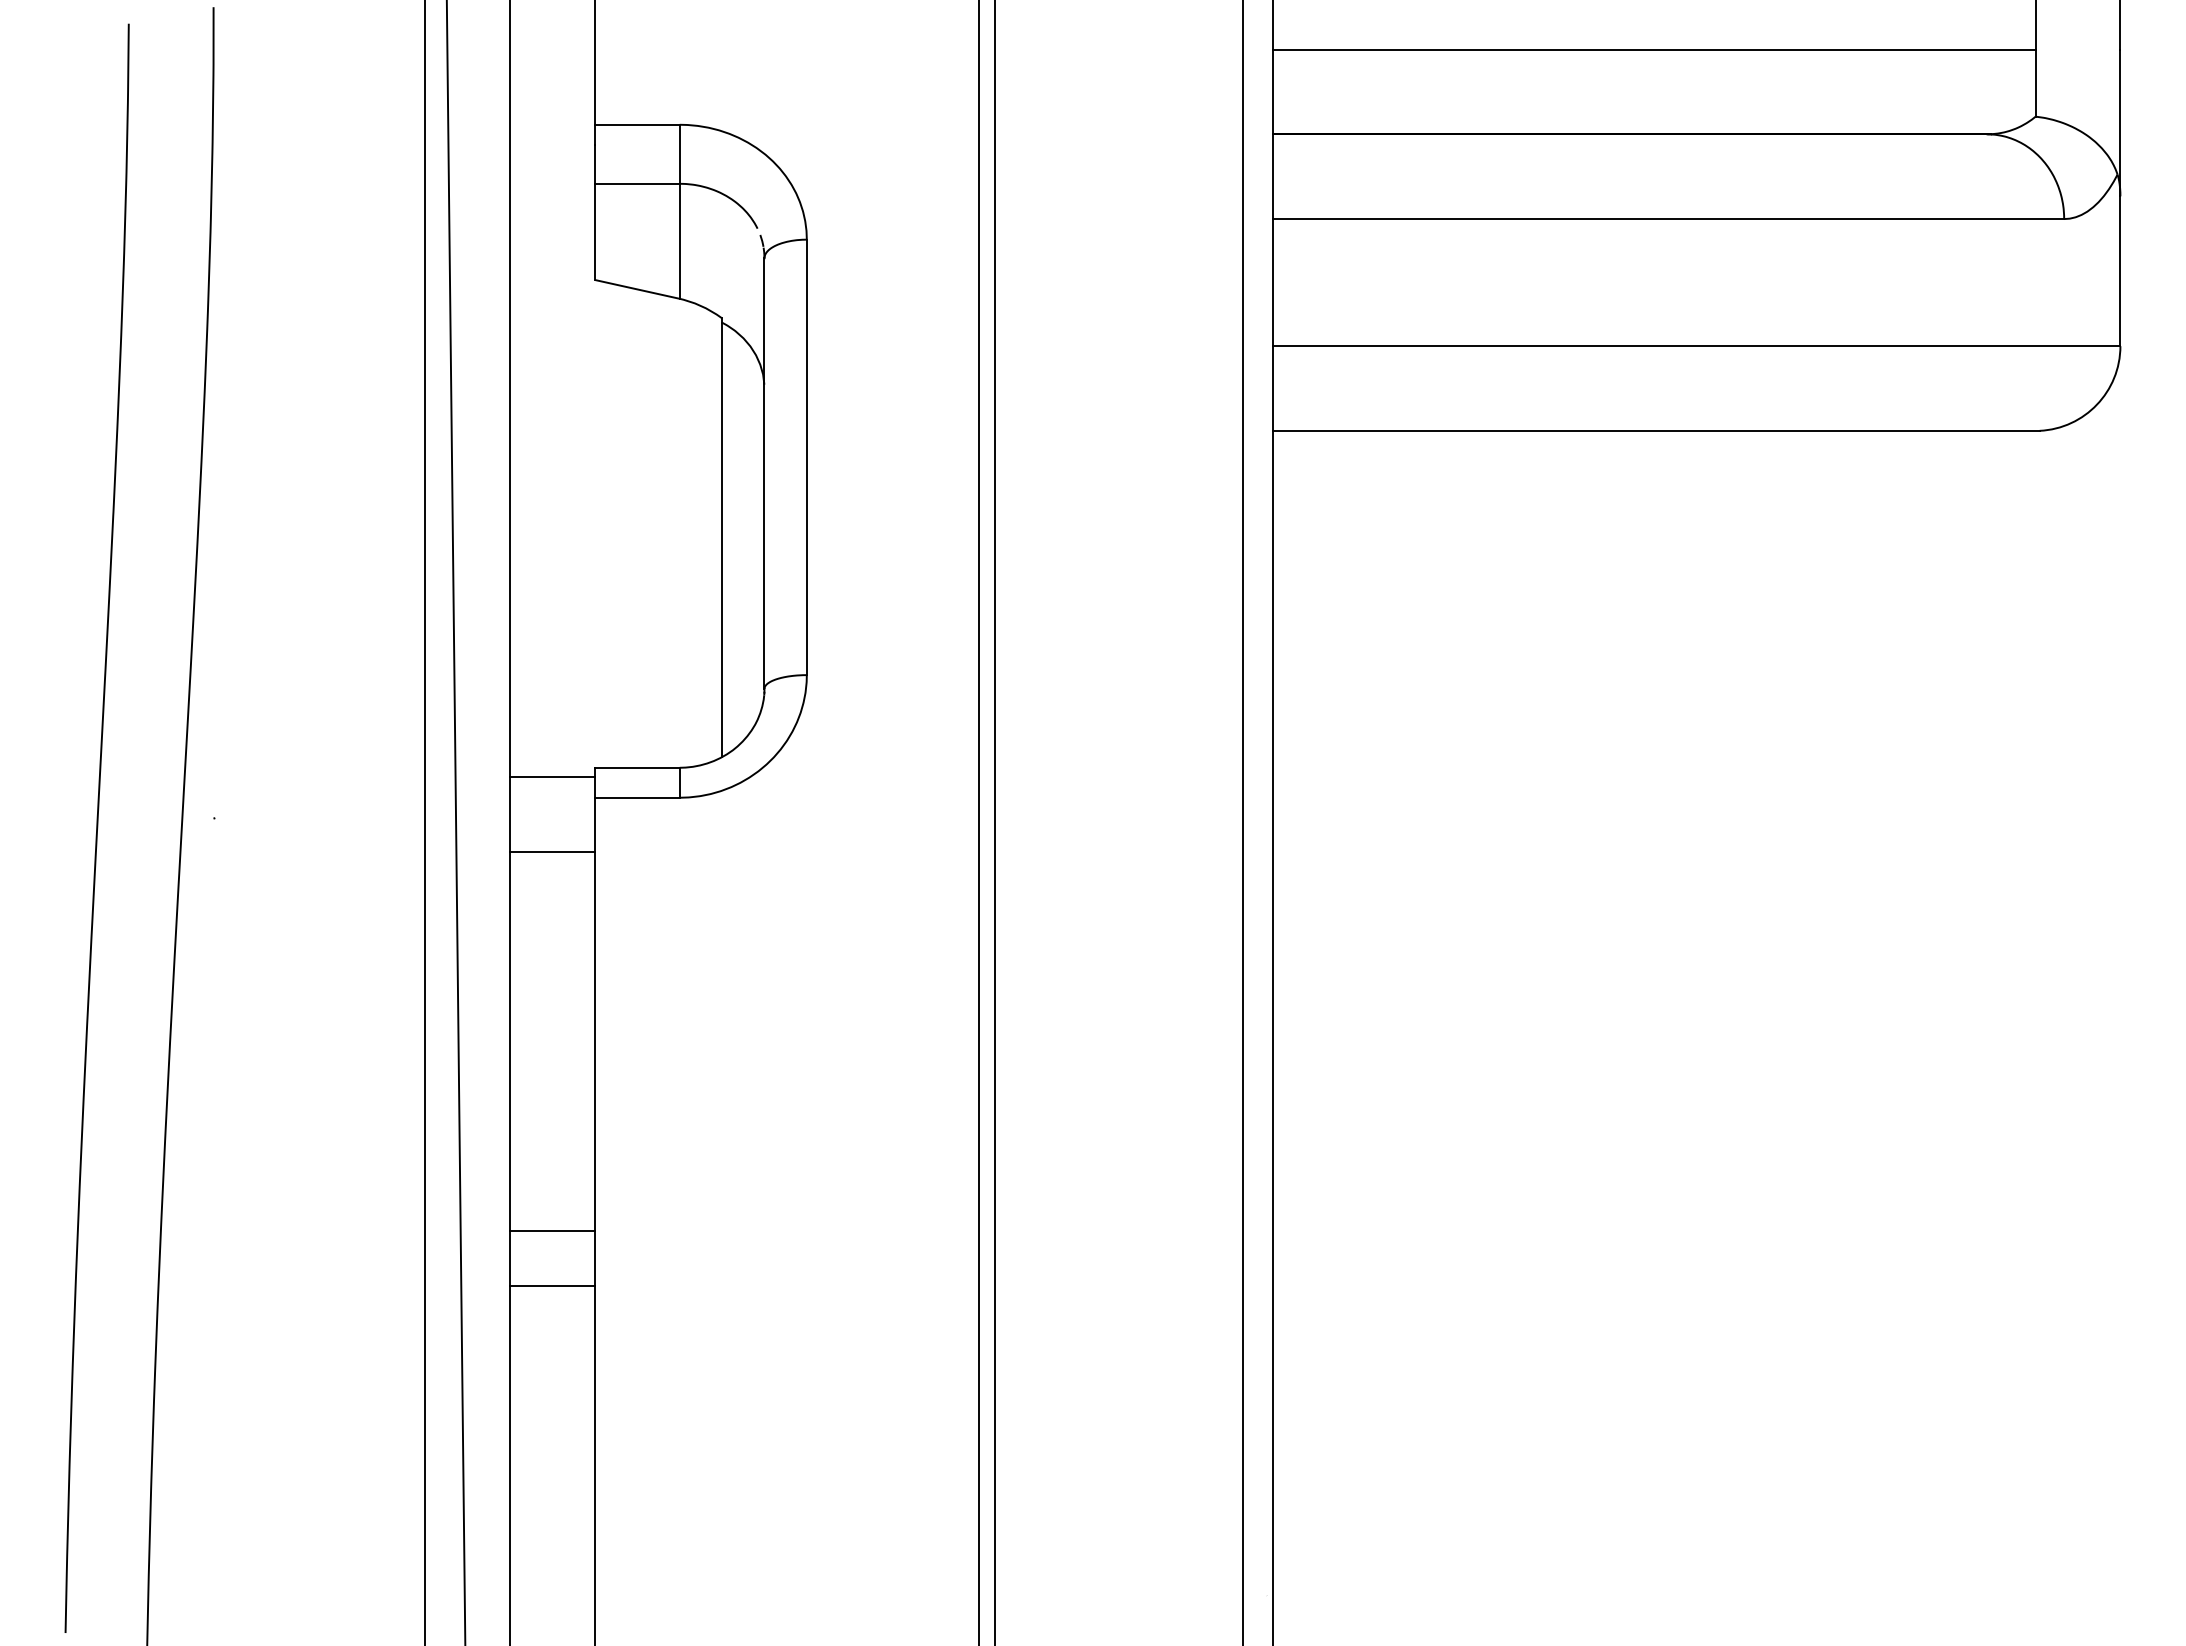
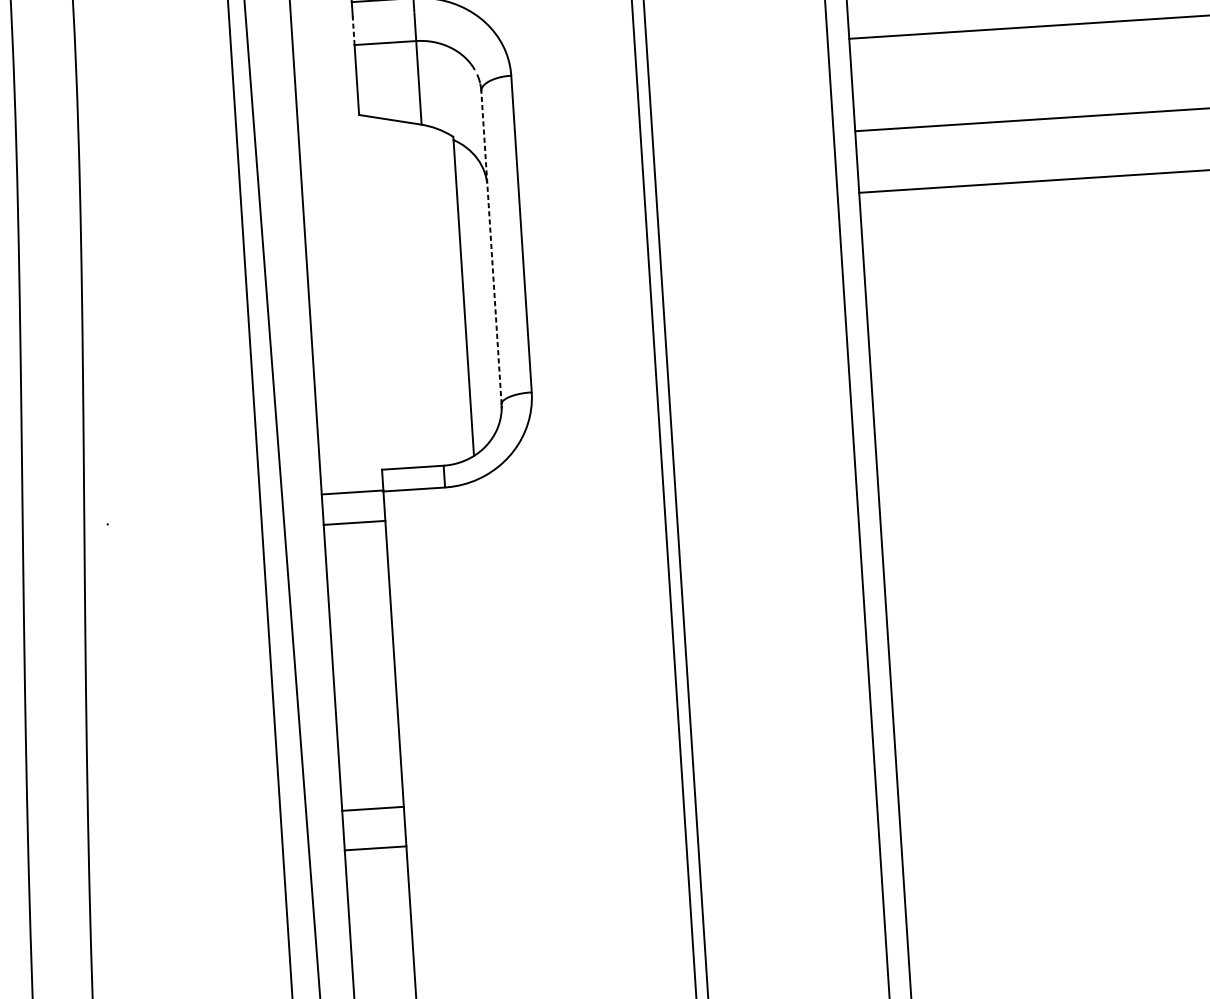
line: (594, 164) -> (353, 31), solid -> dashed
line: (764, 473) -> (491, 247), solid -> dashed
line: (552, 777) -> (354, 523), moved
line: (552, 852) -> (352, 492), moved

